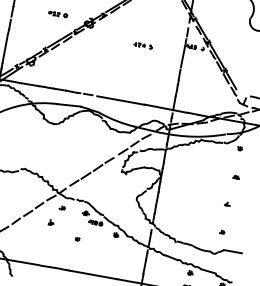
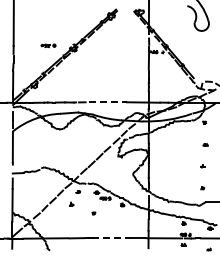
part: (143, 45) -> (117, 57), removed
line: (120, 100) -> (107, 102), solid -> dashed
line: (92, 275) -> (110, 238), solid -> dashed

